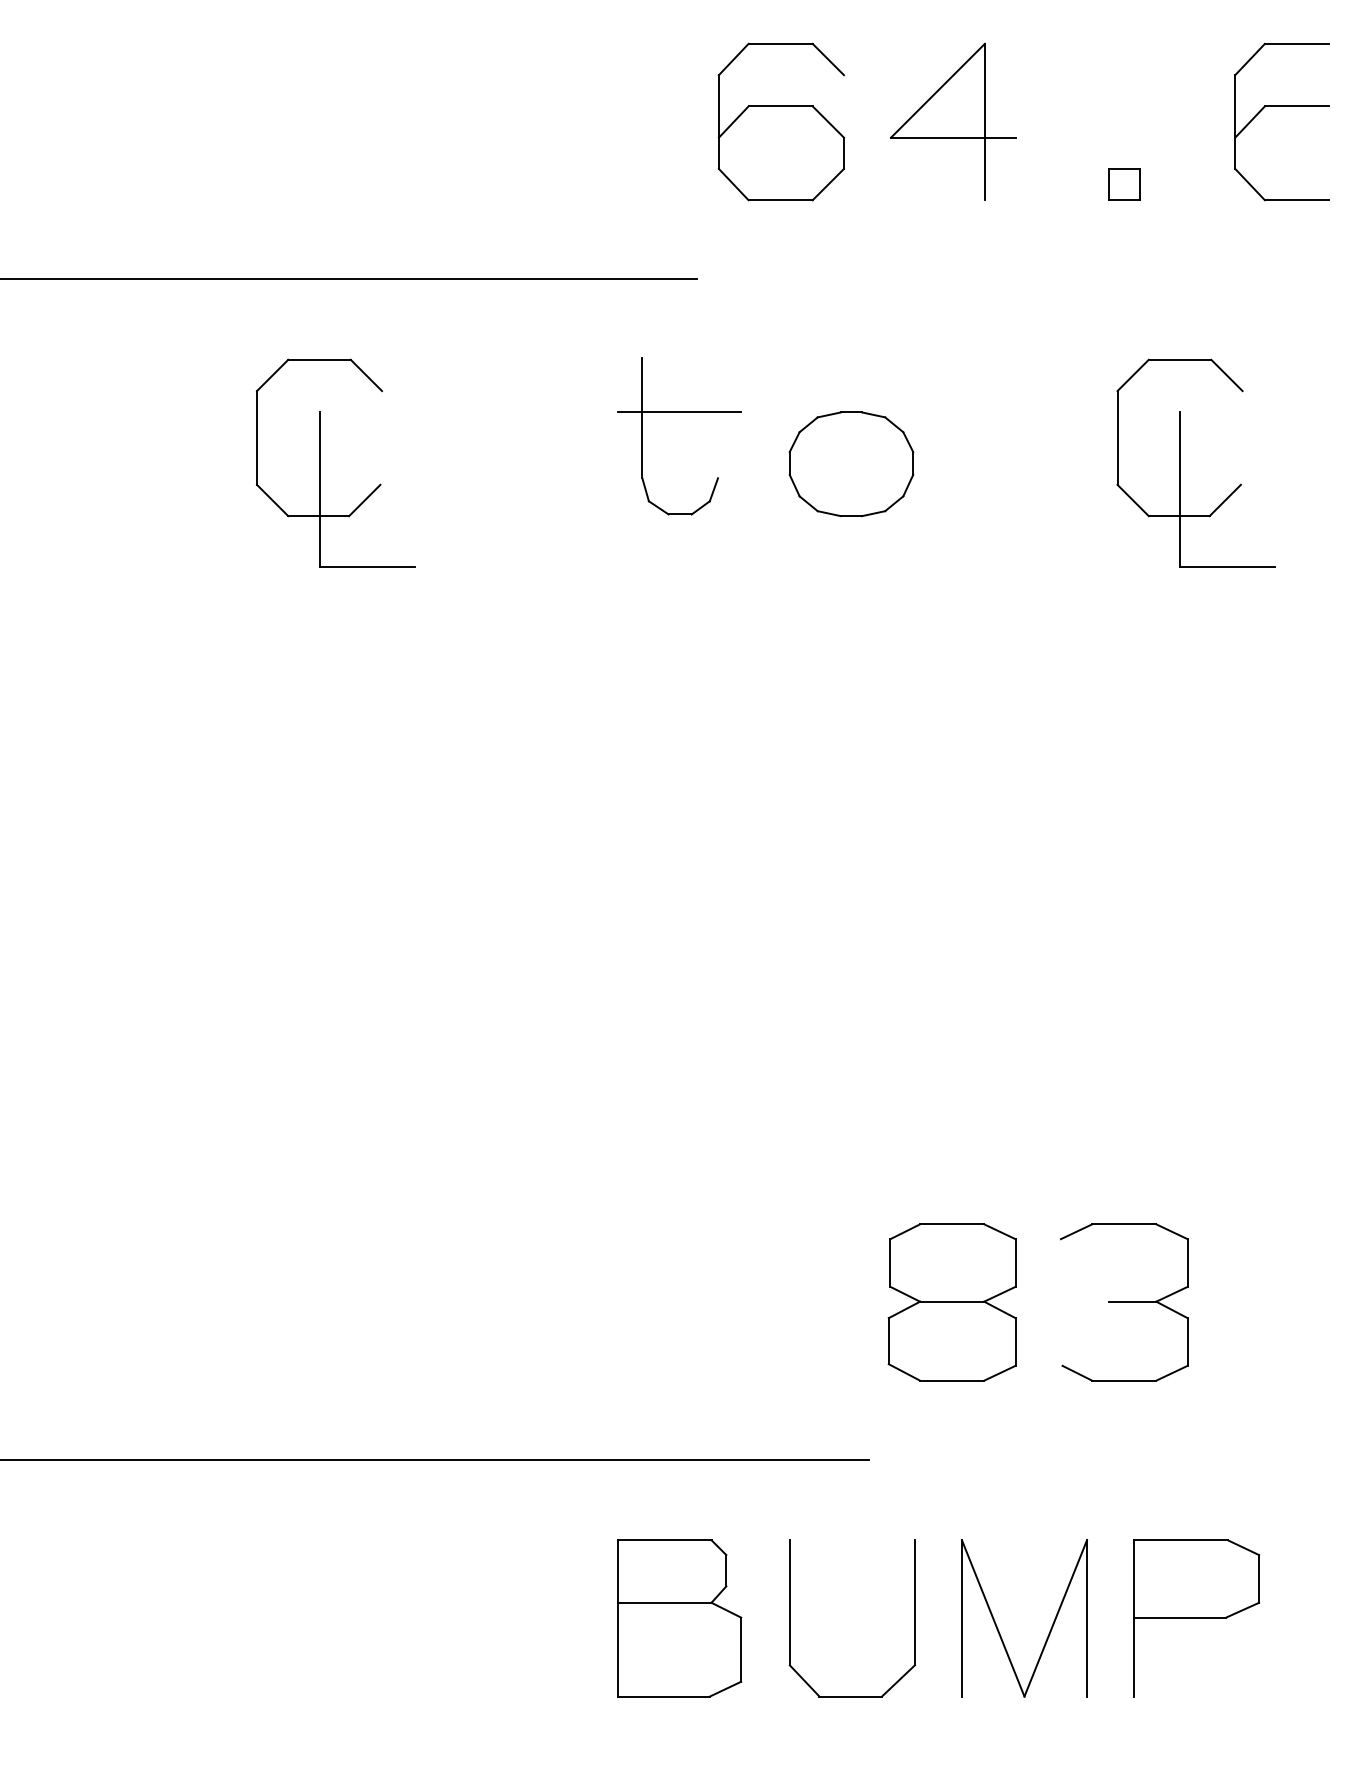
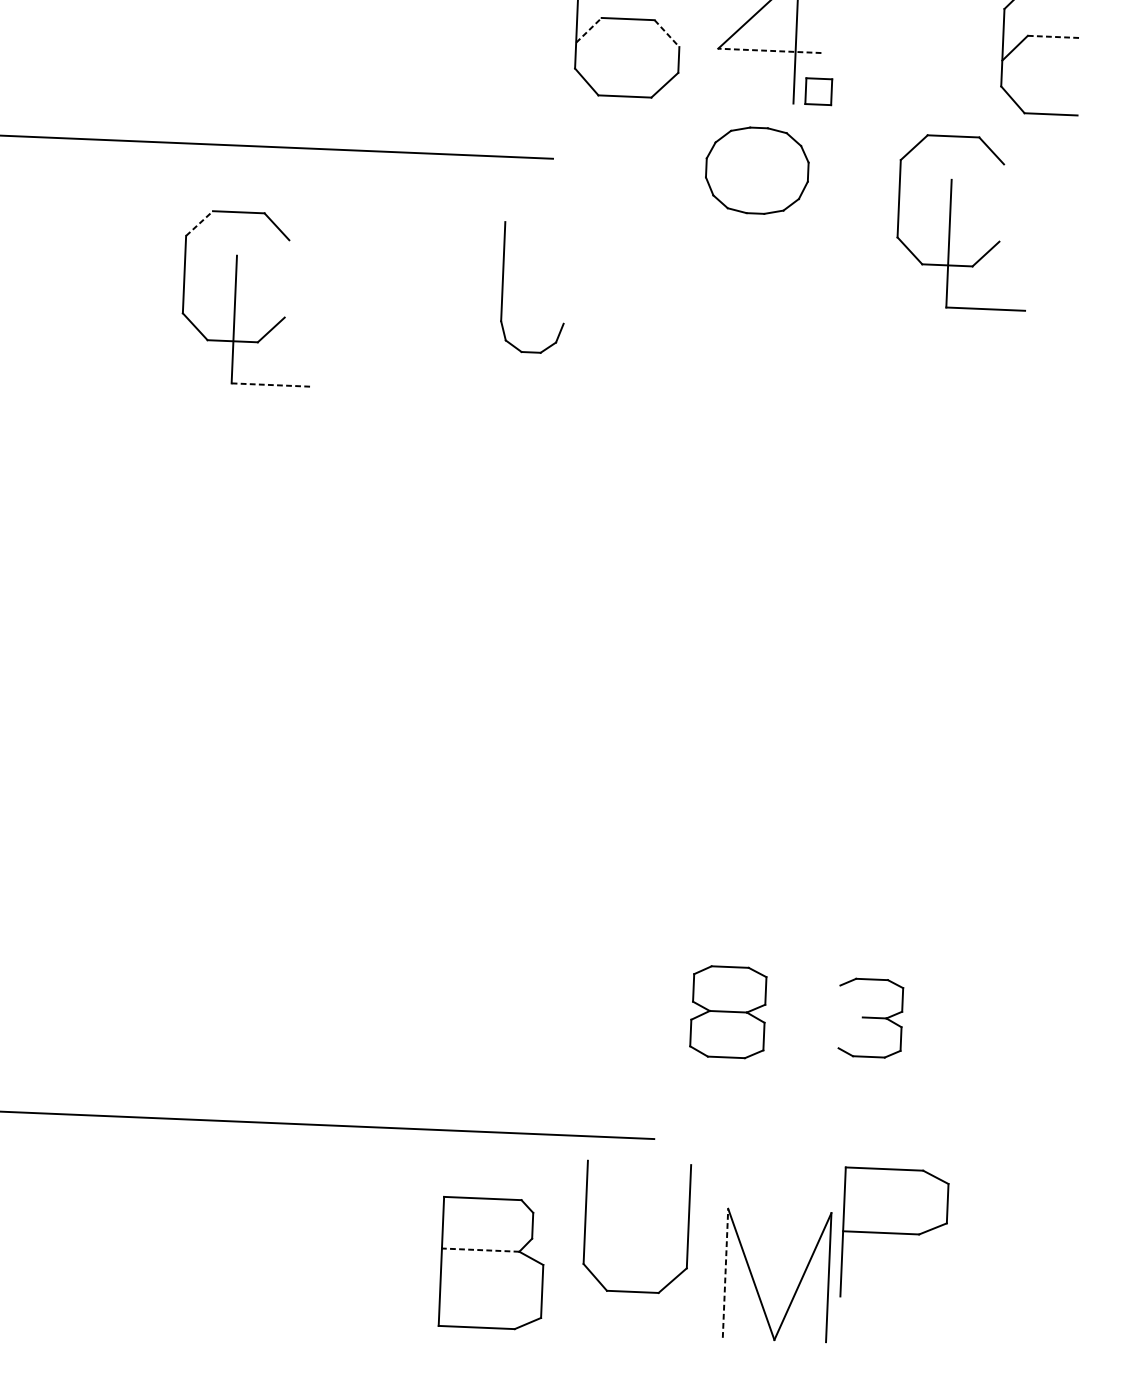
line: (1297, 106) -> (1054, 37), solid -> dashed
line: (733, 122) -> (588, 30), solid -> dashed
line: (828, 122) -> (667, 34), solid -> dashed
line: (953, 137) -> (769, 50), solid -> dashed
part: (1124, 184) -> (818, 91), moved
line: (272, 375) -> (199, 223), solid -> dashed
line: (679, 412) -> (534, 268), removed
part: (1180, 462) -> (950, 221), moved
part: (851, 464) -> (757, 170), moved
line: (367, 567) -> (271, 385), solid -> dashed
part: (951, 1302) -> (727, 1012), size x0.7
part: (1124, 1302) -> (870, 1018), size x0.6
line: (664, 1602) -> (480, 1249), solid -> dashed
line: (961, 1617) -> (725, 1272), solid -> dashed
part: (790, 1618) -> (585, 1225), moved
part: (1196, 1618) -> (894, 1234), moved

